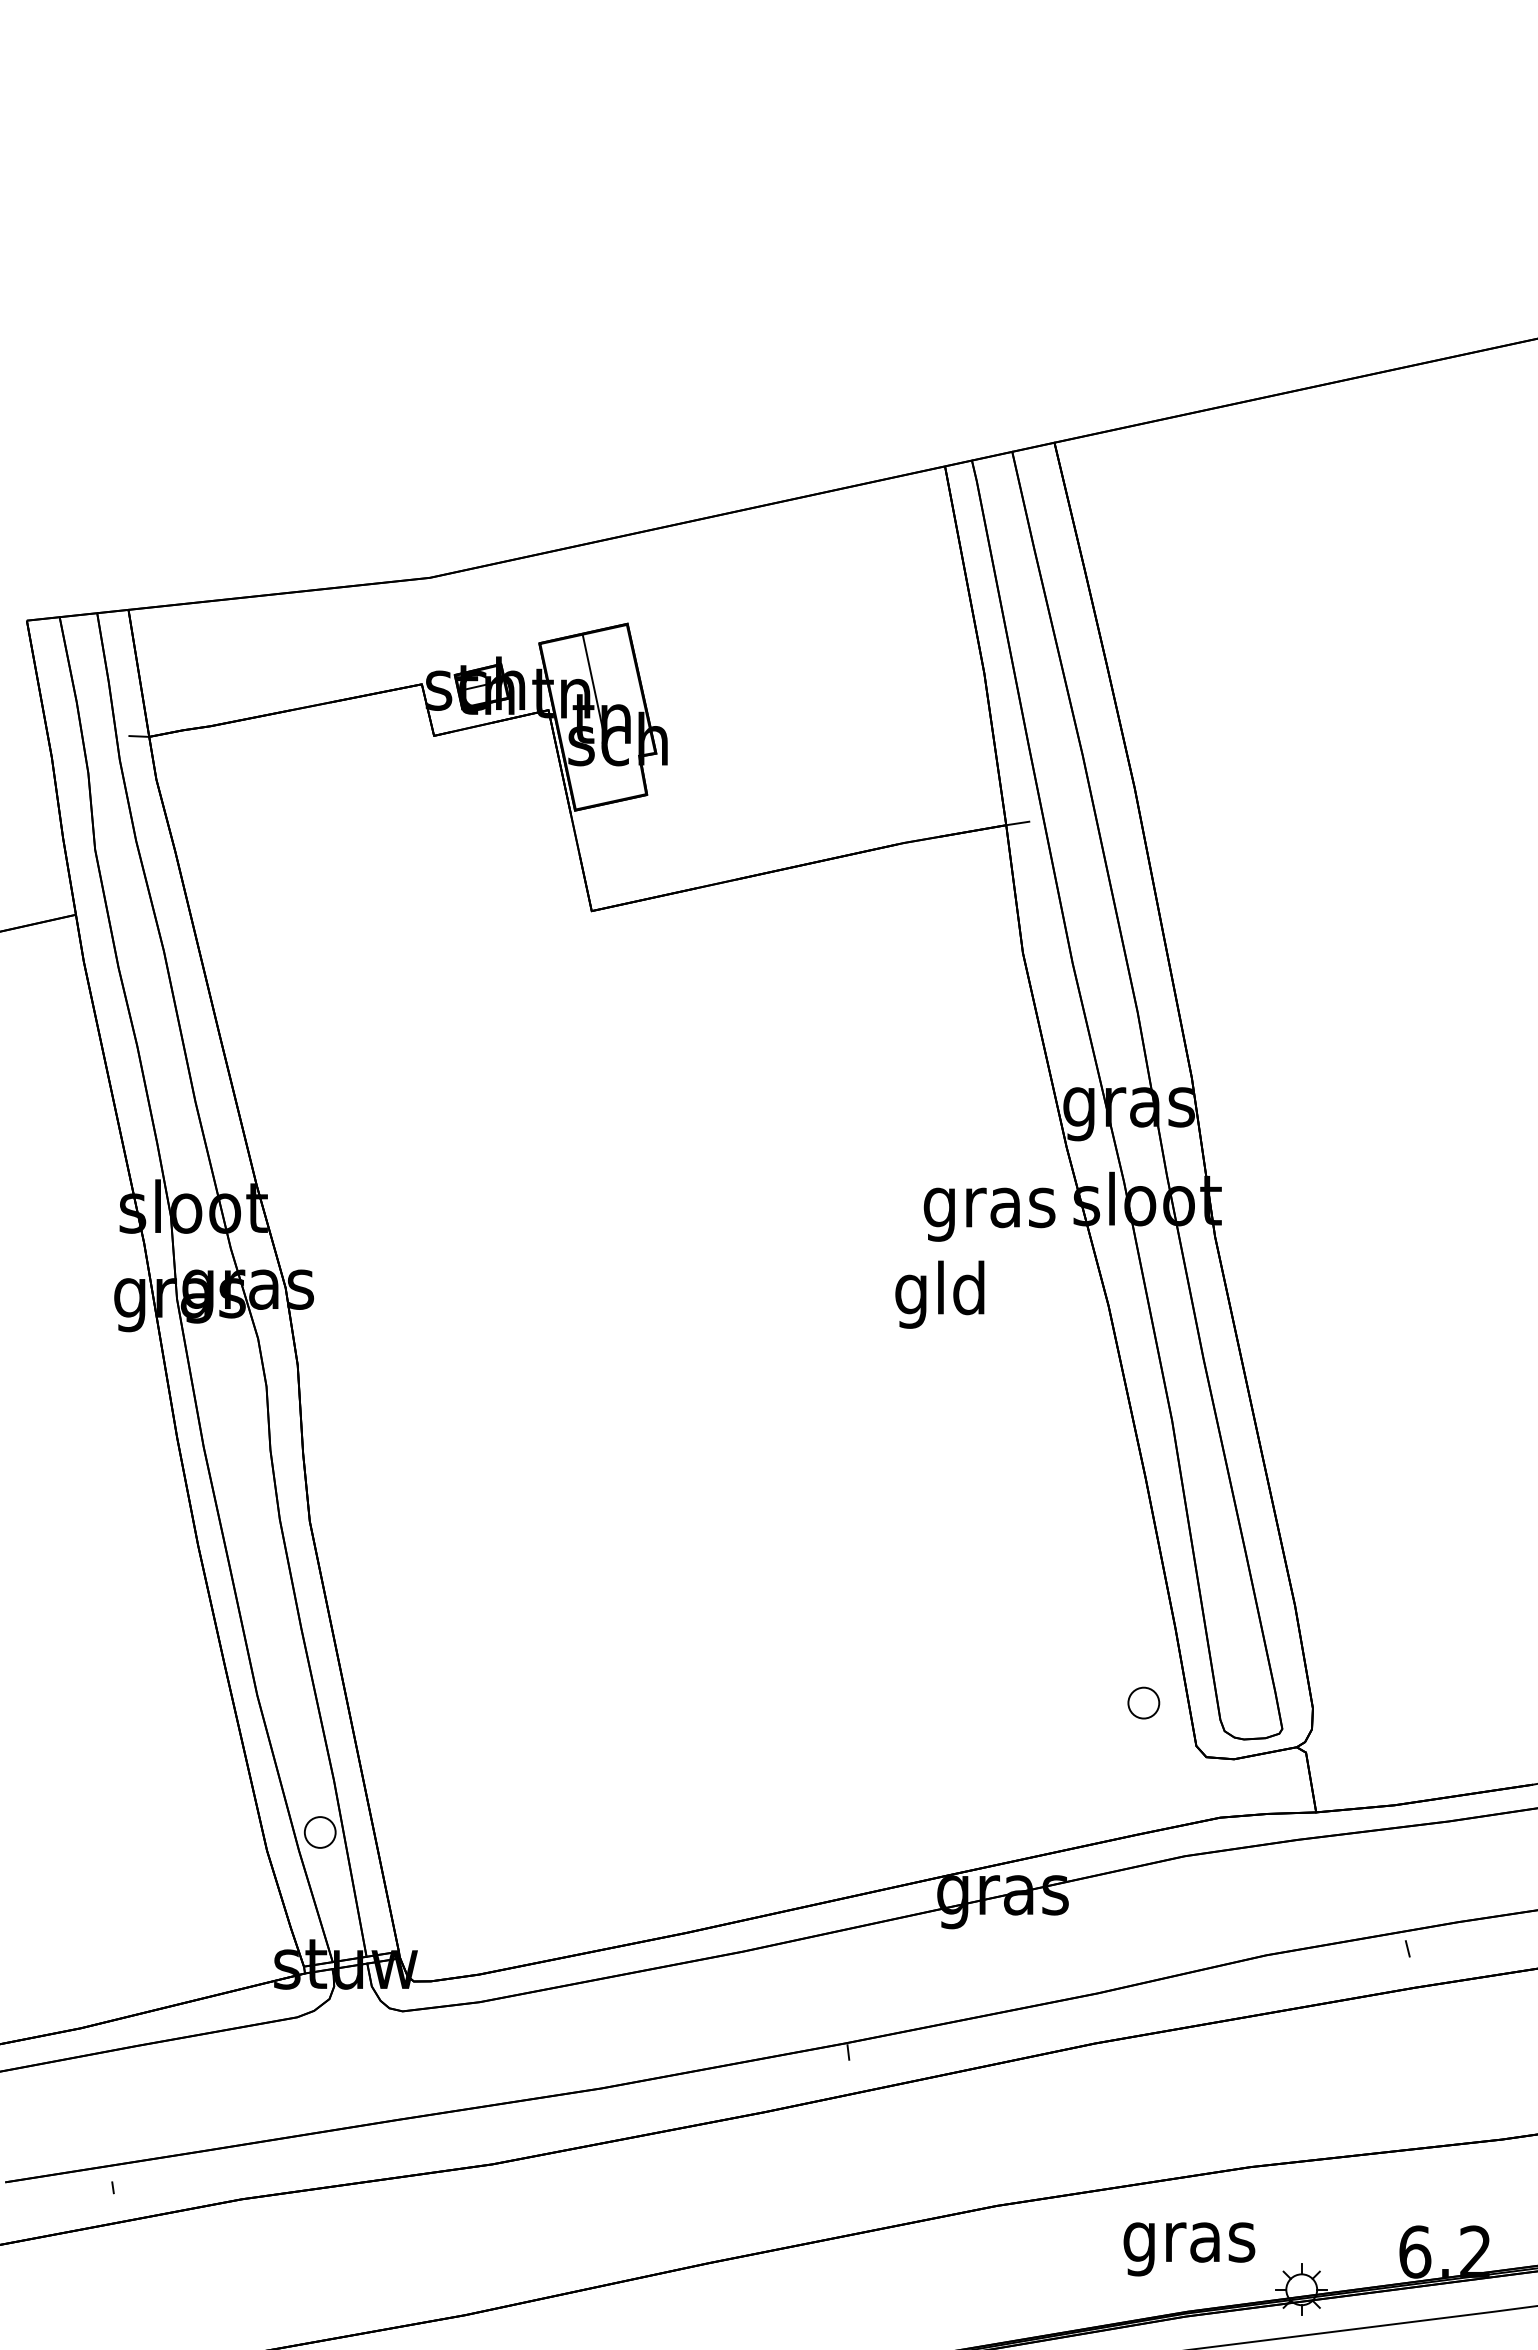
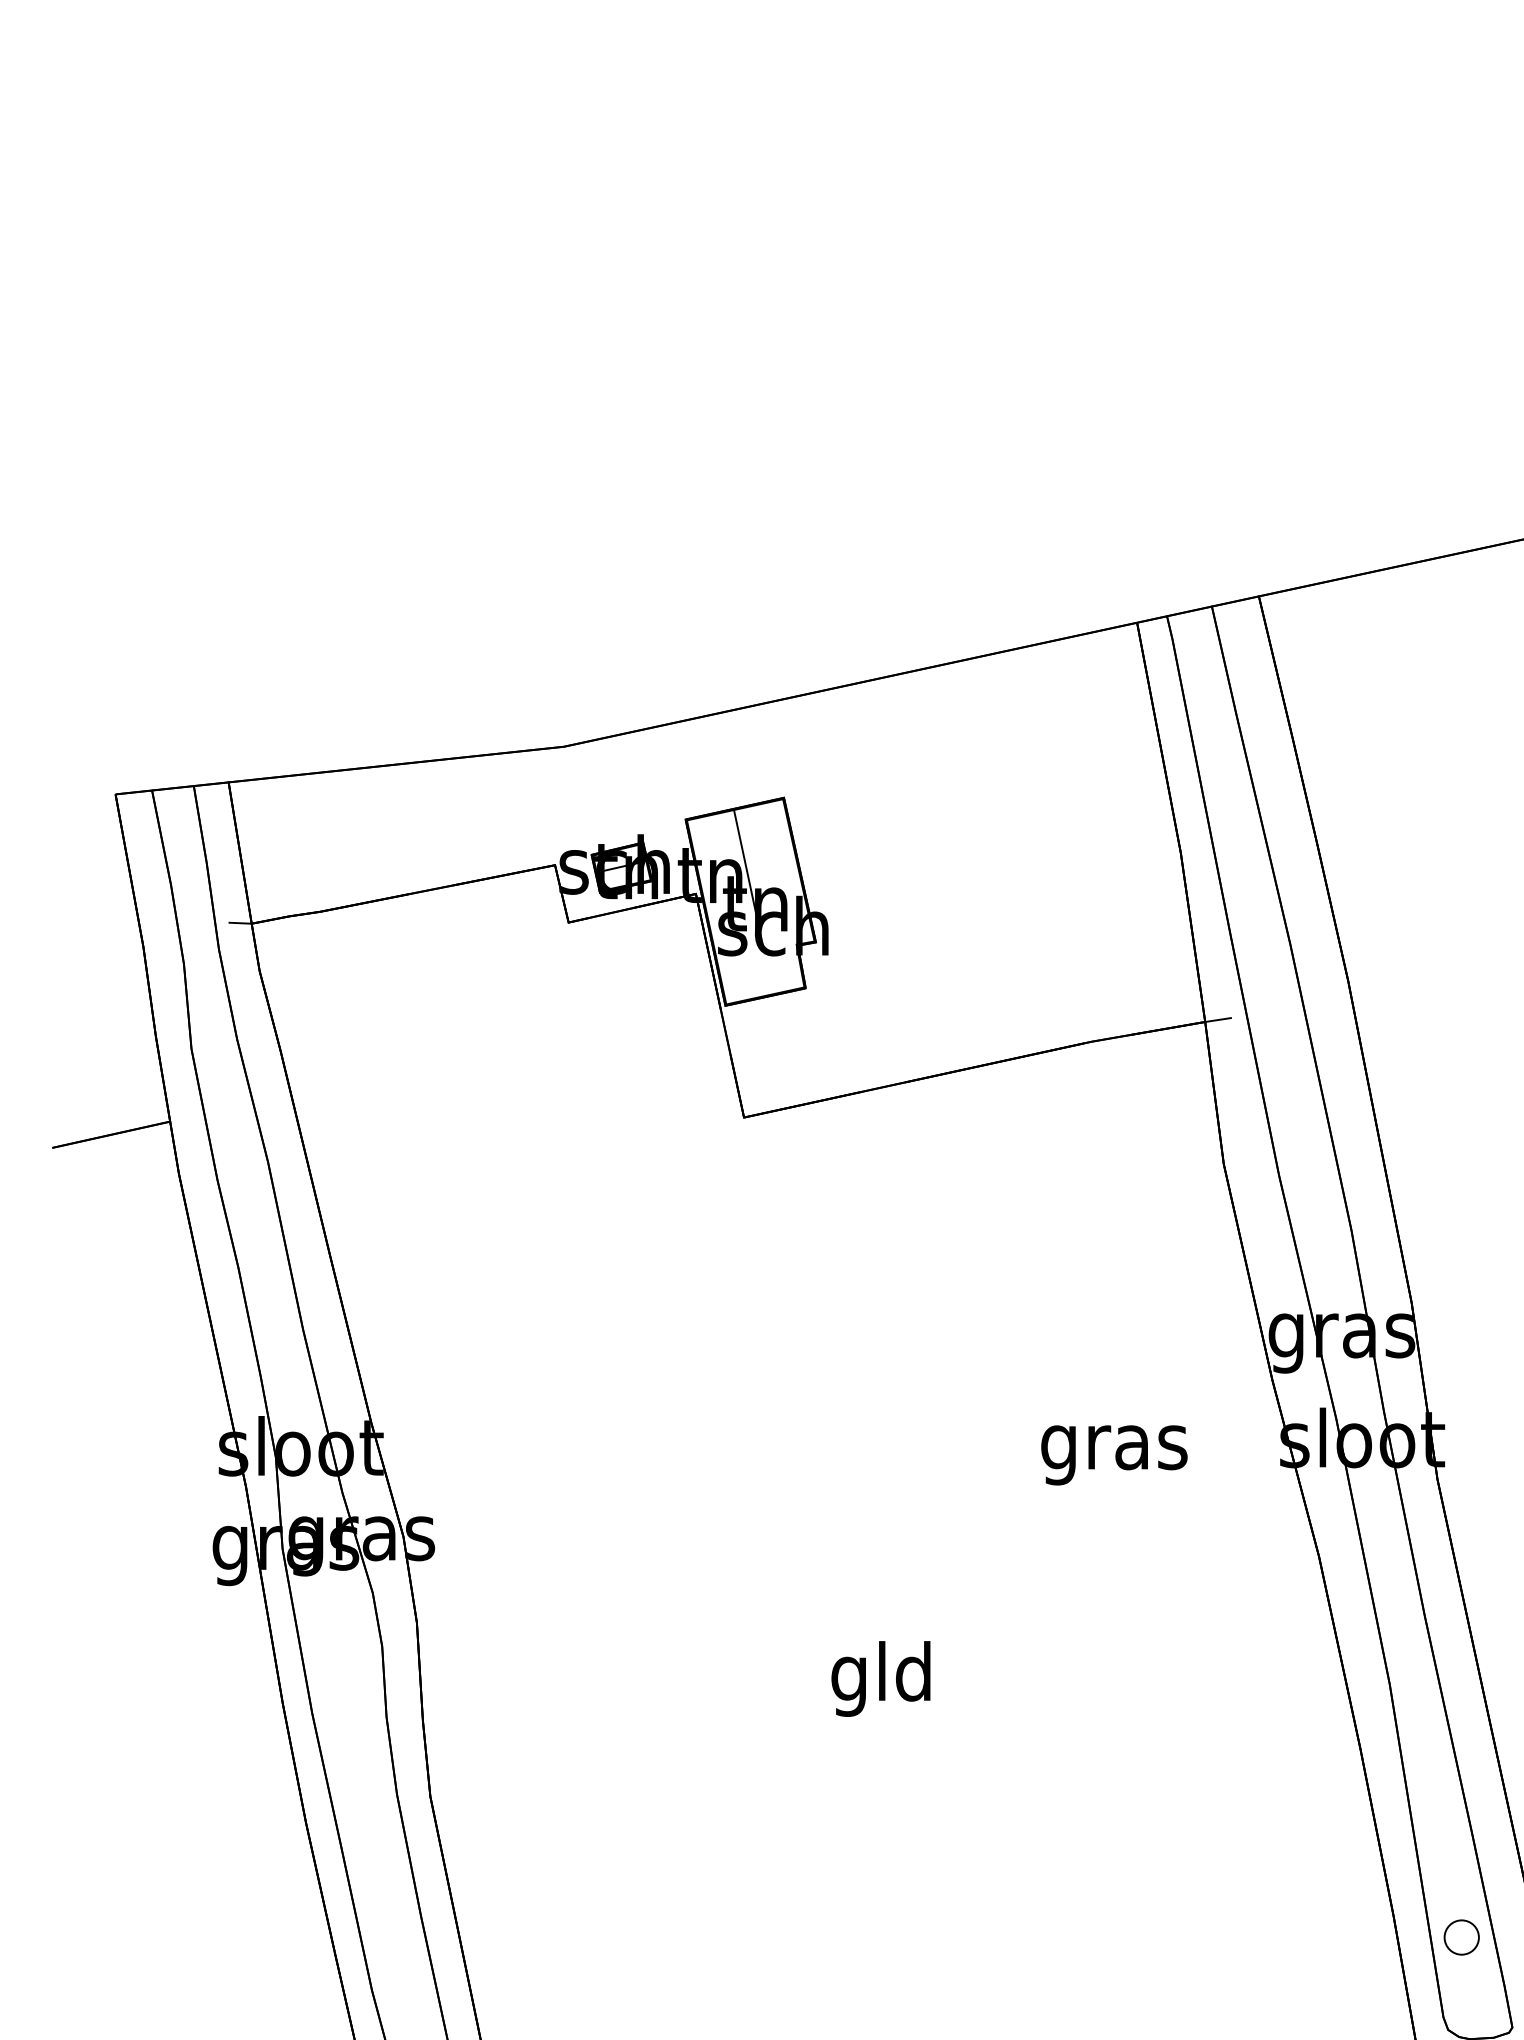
text: (989, 1214) -> (1114, 1455), moved
text: (939, 1294) -> (880, 1678), moved
part: (1143, 1702) -> (1461, 1936), moved

